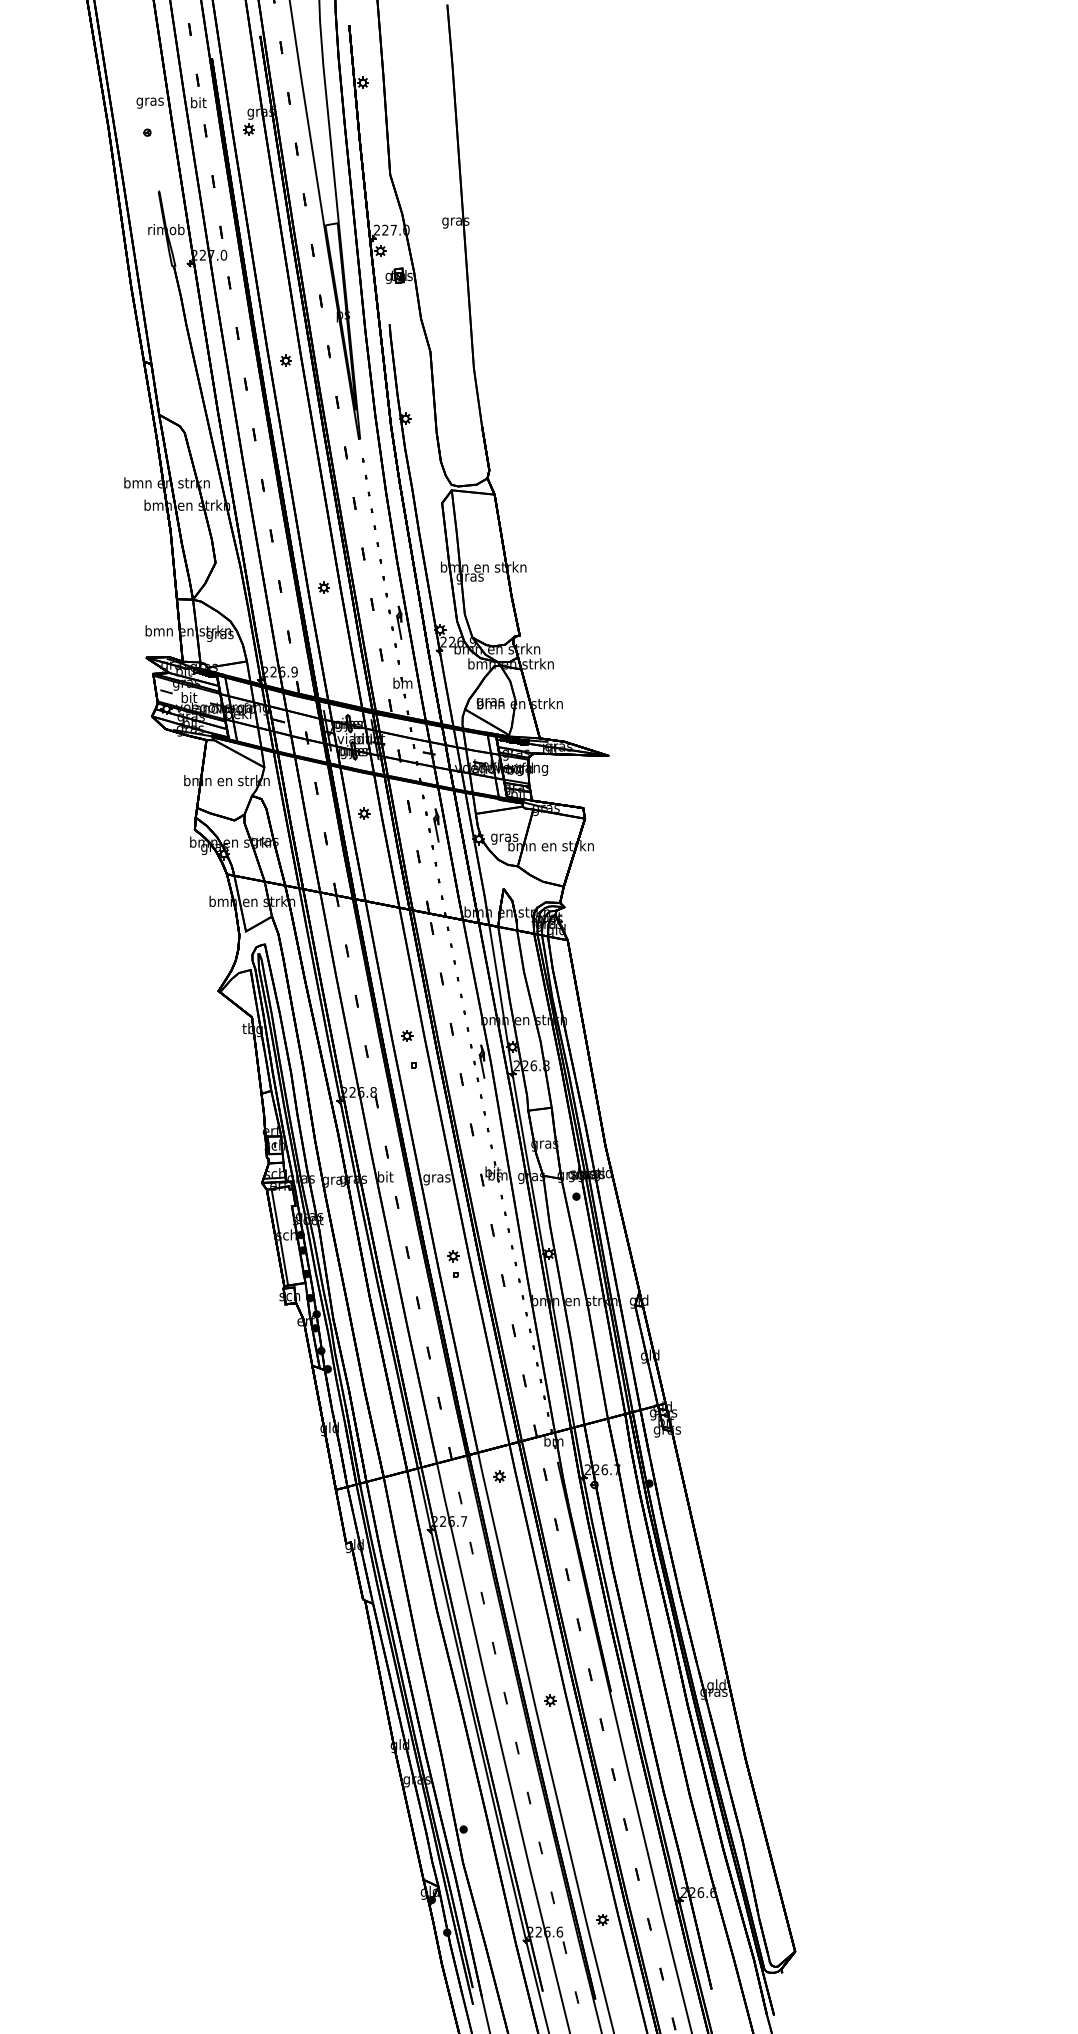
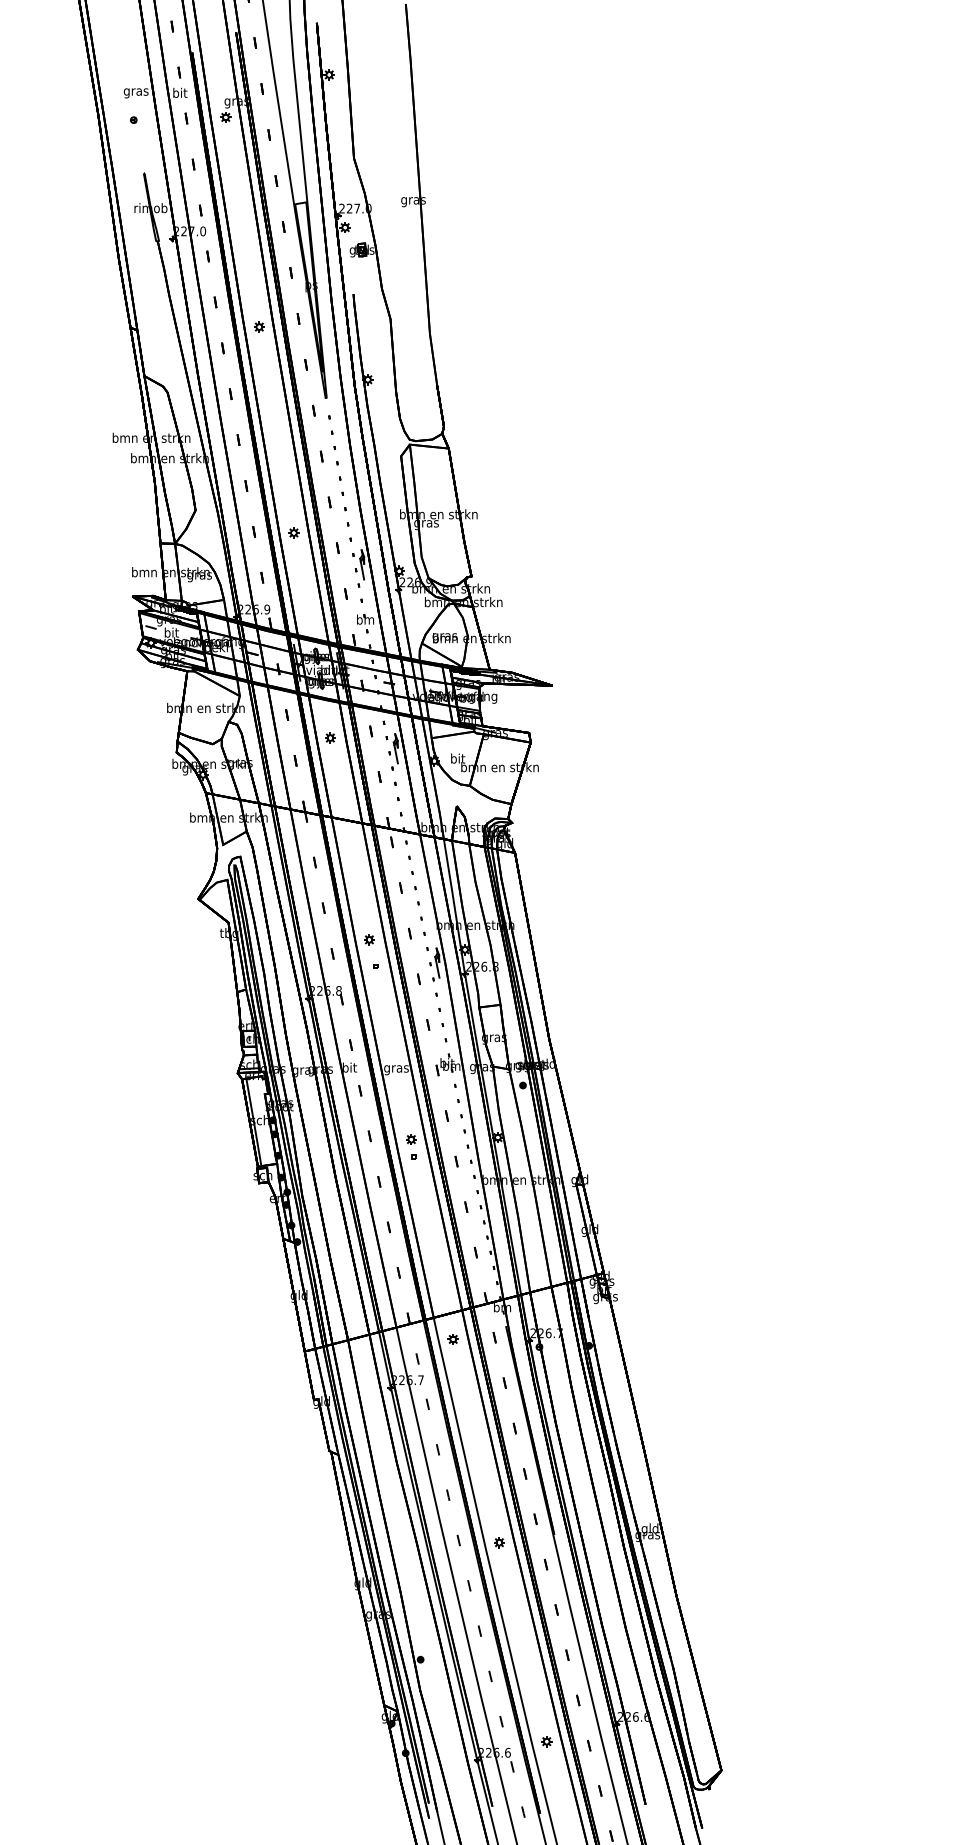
text: (504, 837) -> (457, 759), gras -> bit

